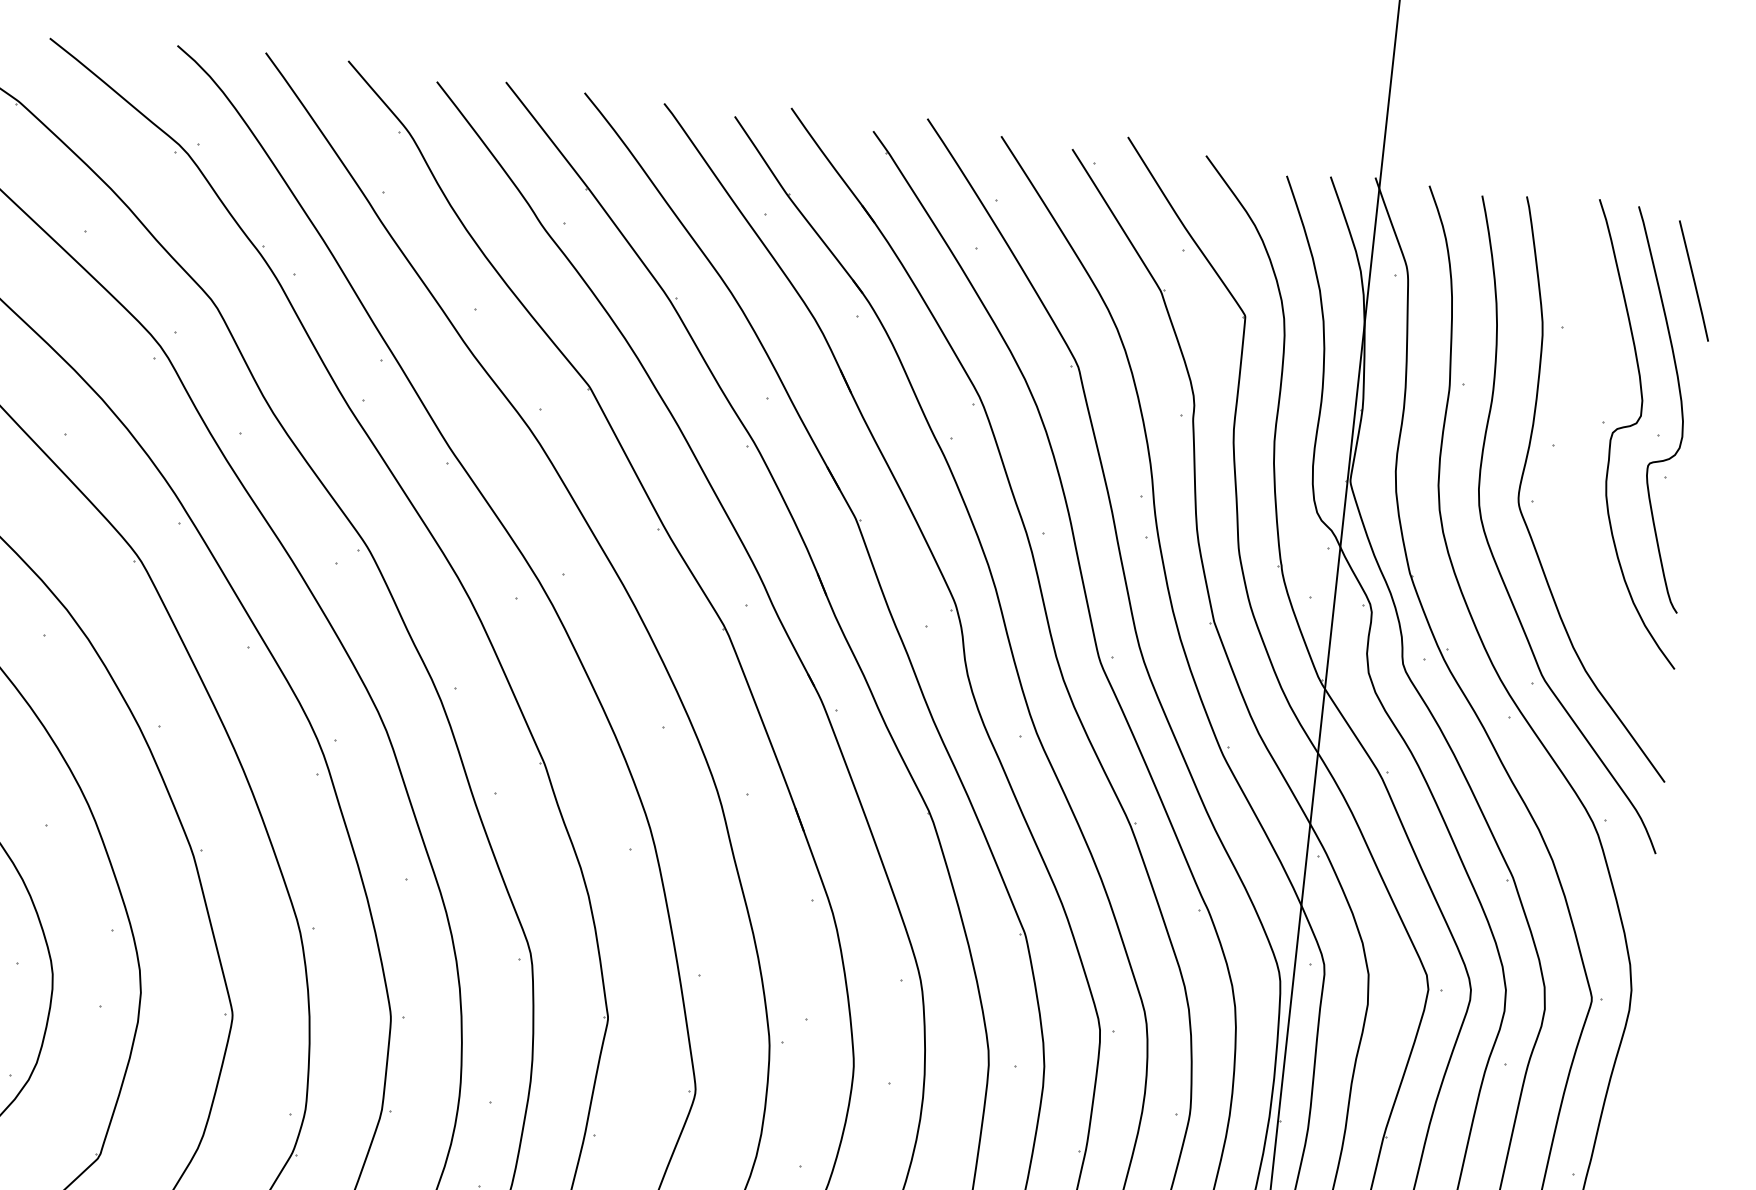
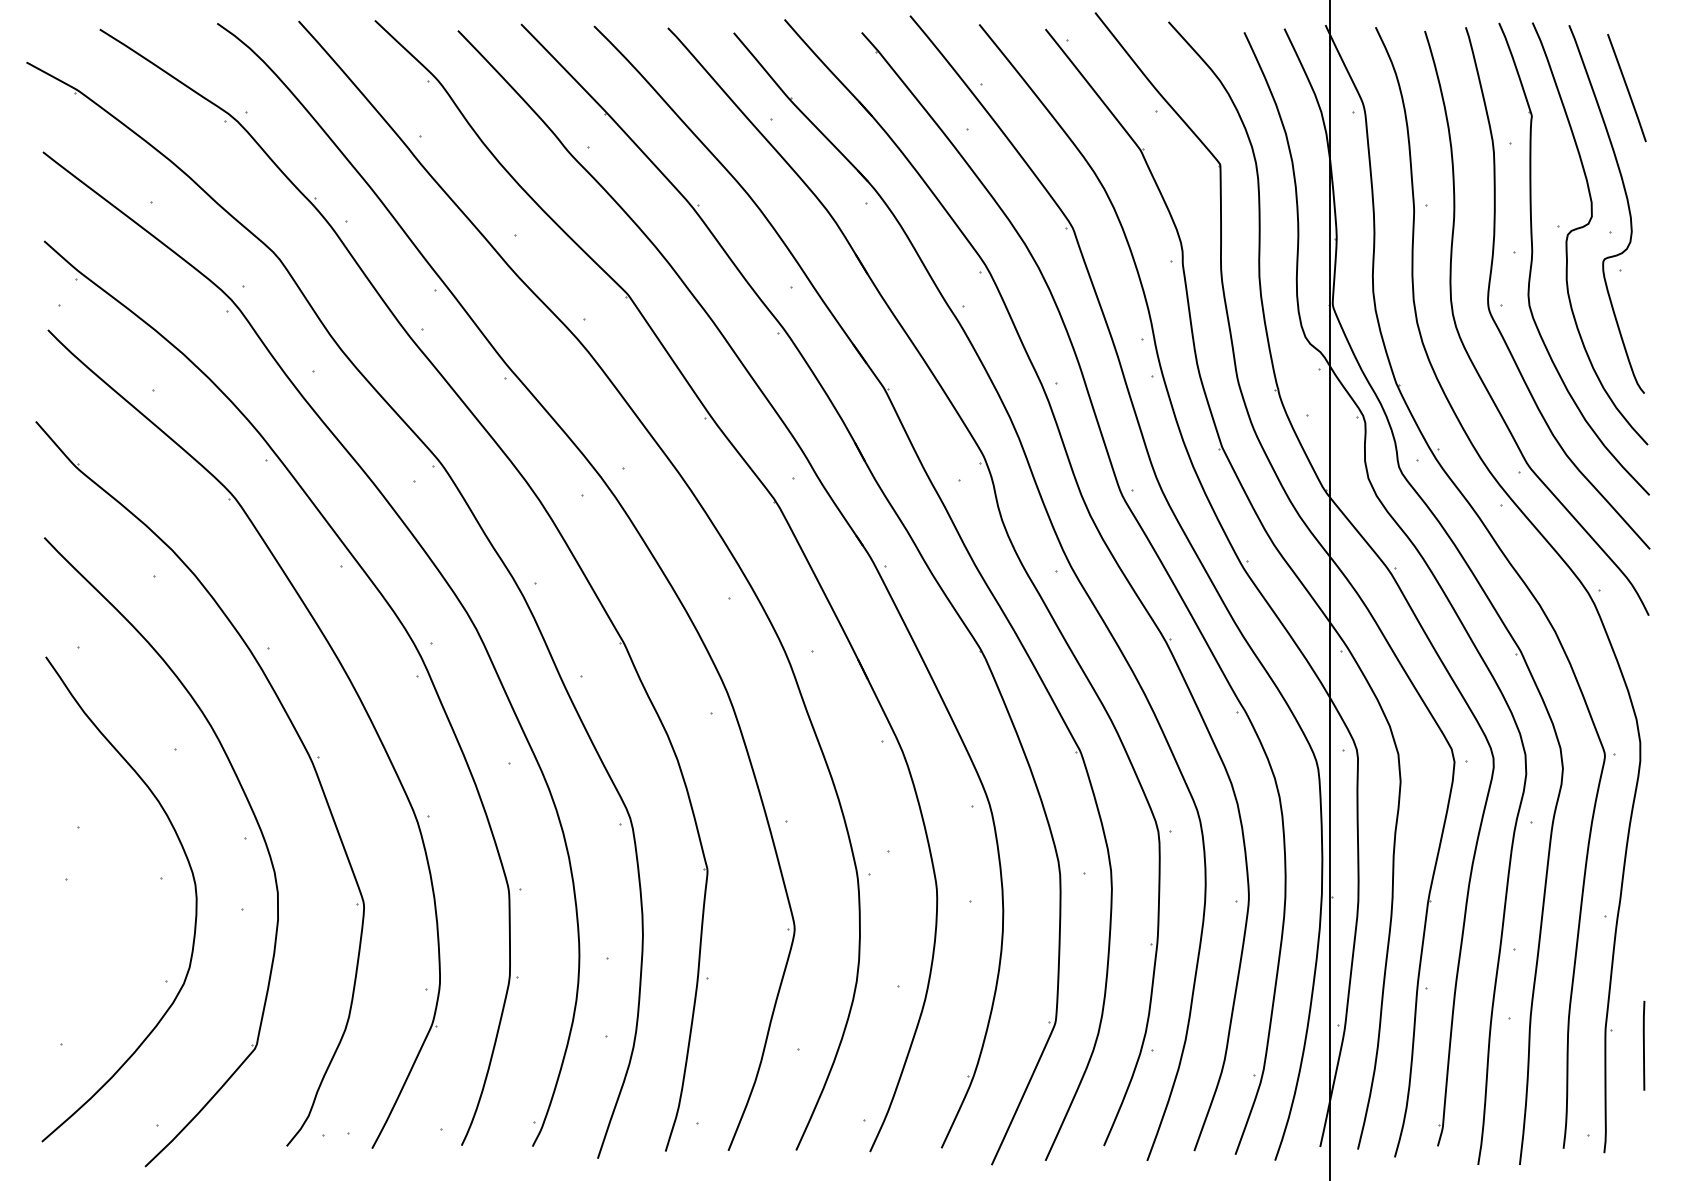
part: (1573, 448) -> (1533, 253), added

